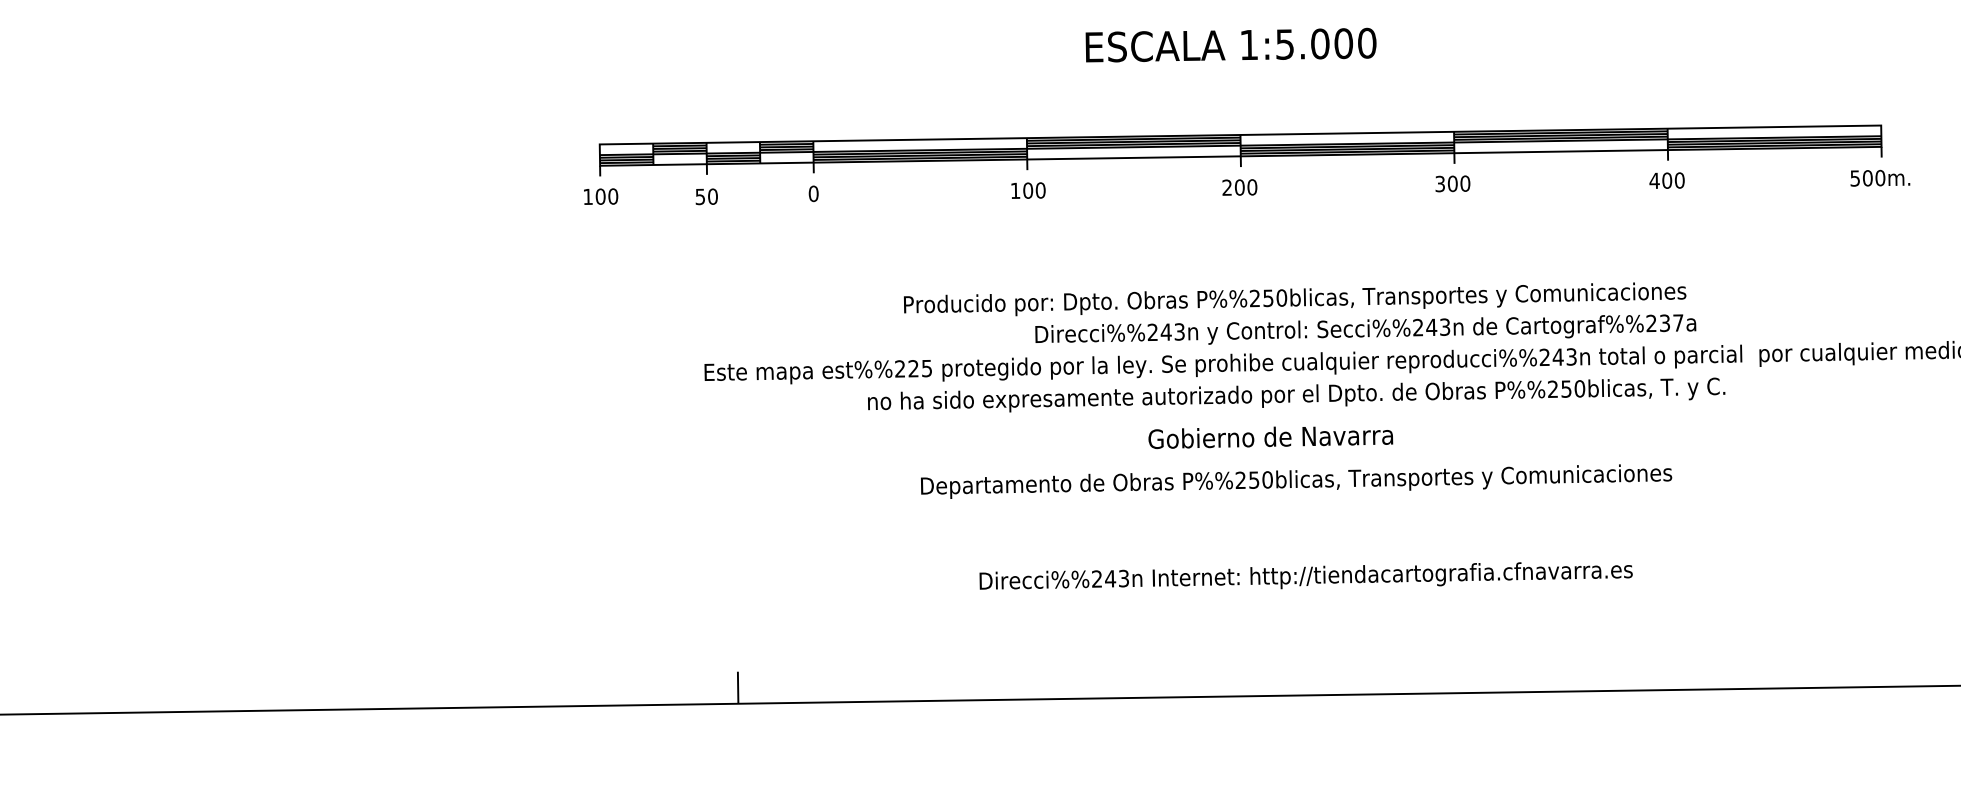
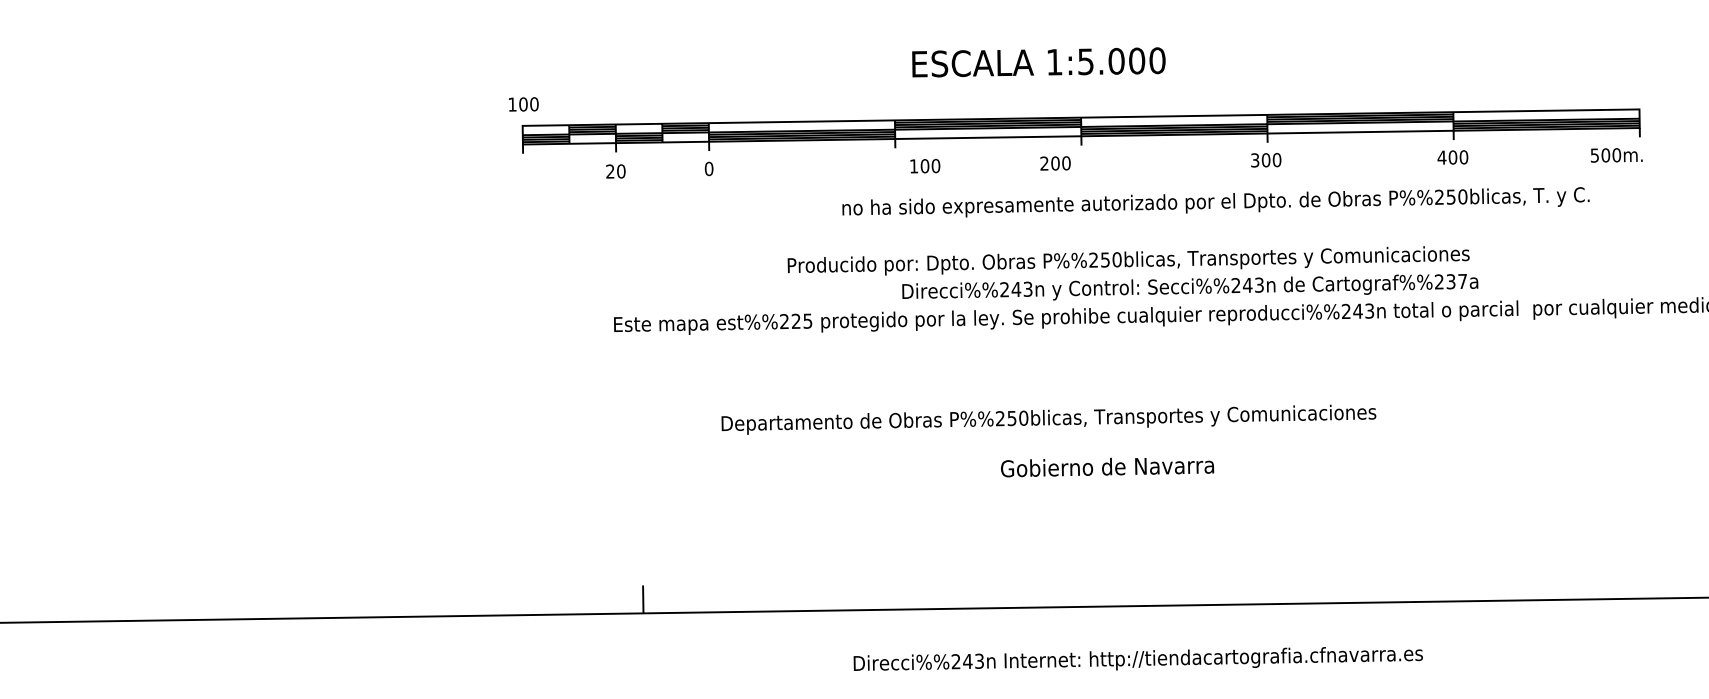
text: (1230, 45) -> (1038, 62), moved
text: (1880, 178) -> (1616, 155), moved
text: (1239, 187) -> (1055, 163), moved
text: (1028, 191) -> (925, 166), moved
text: (600, 196) -> (523, 104), moved
text: (700, 196) -> (610, 171), 50 -> 20
text: (1296, 395) -> (1215, 202), moved
text: (1270, 437) -> (1107, 467), moved
text: (1296, 481) -> (1048, 419), moved
text: (1305, 575) -> (1137, 658), moved

